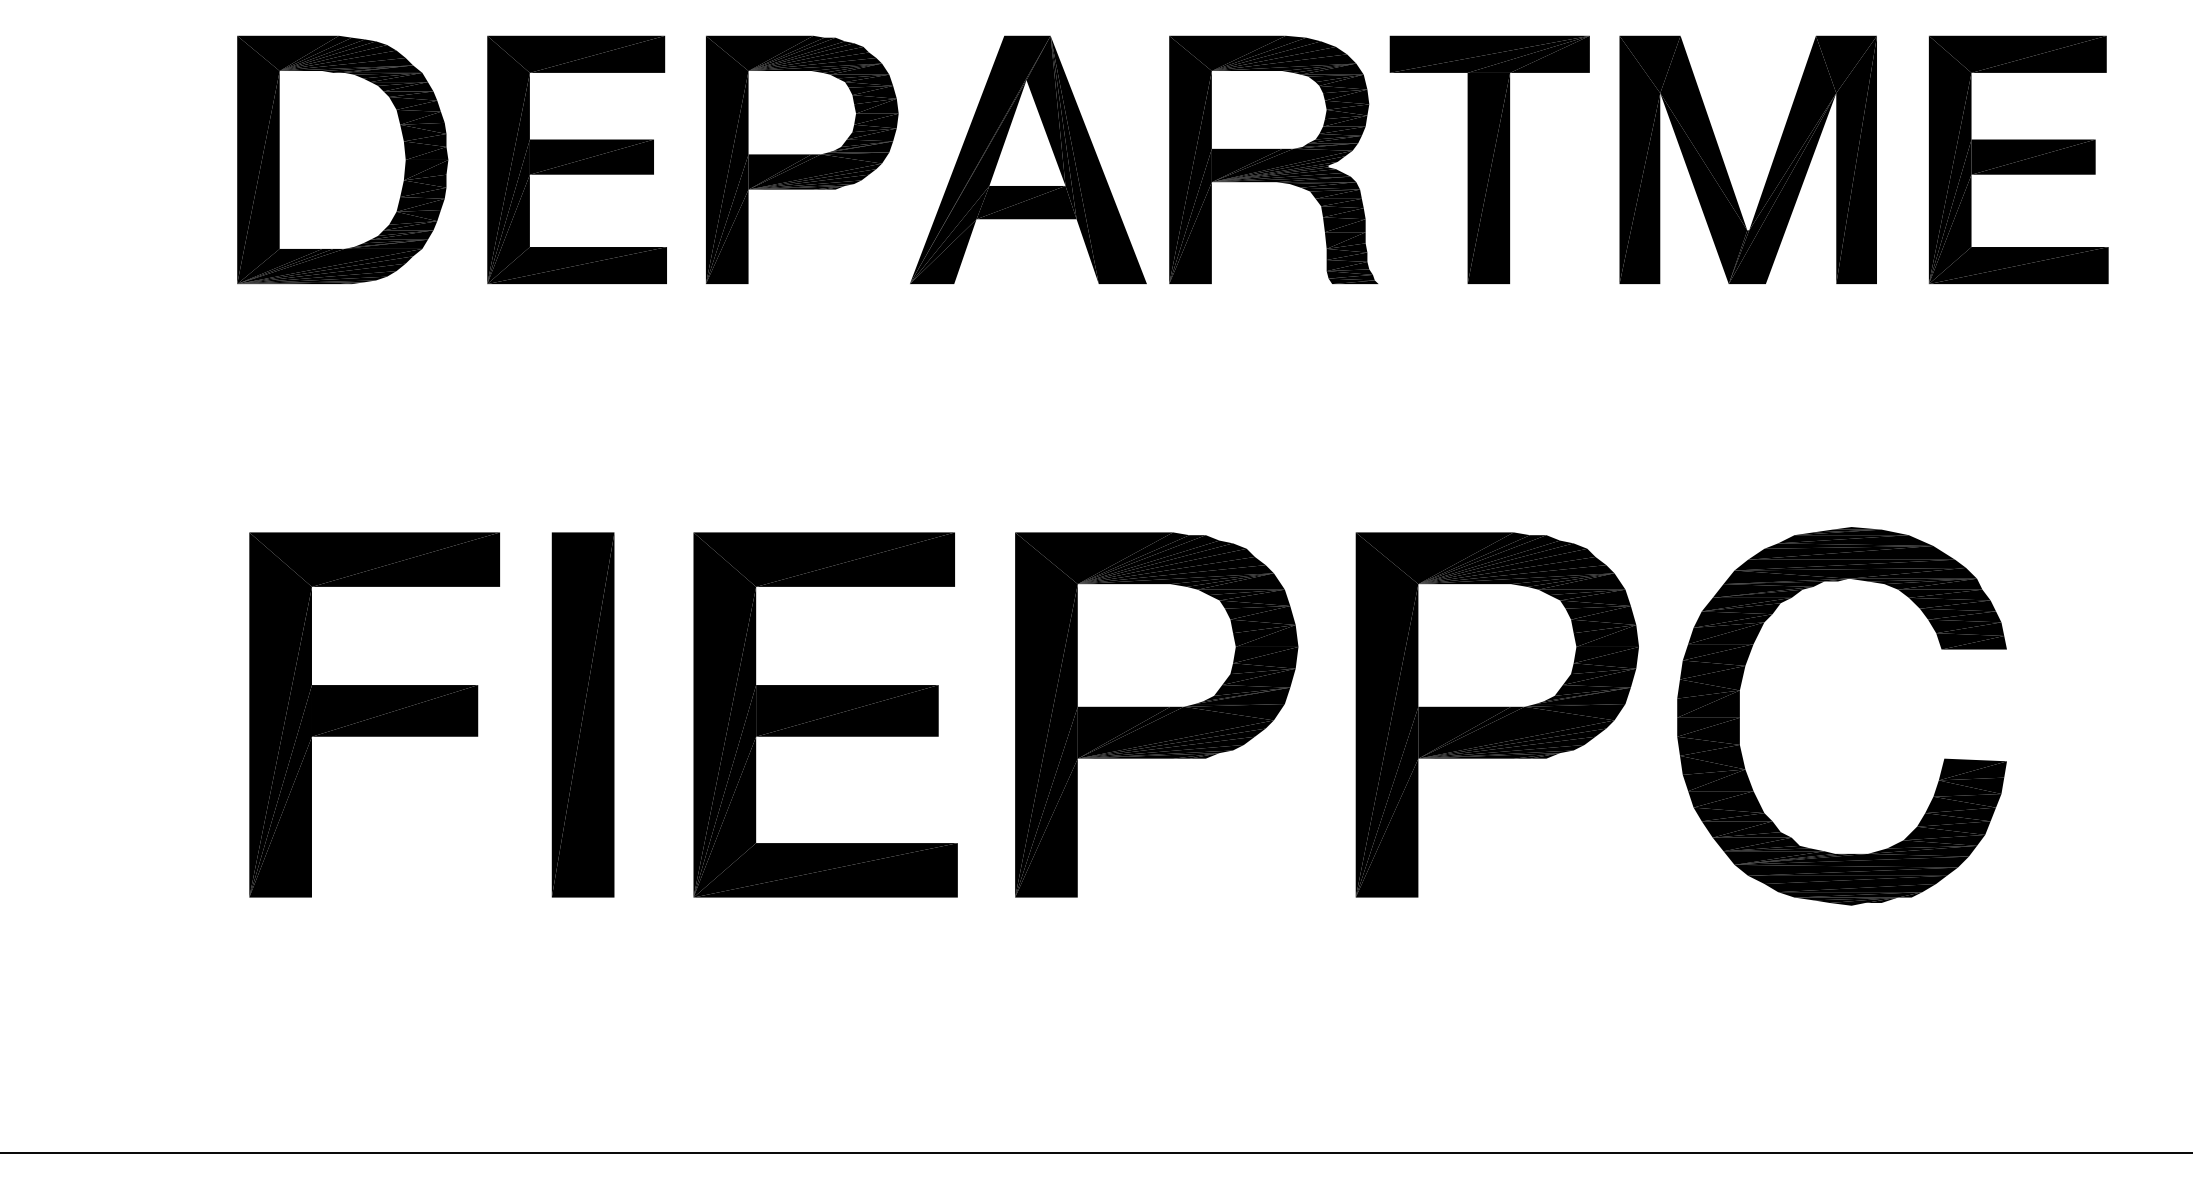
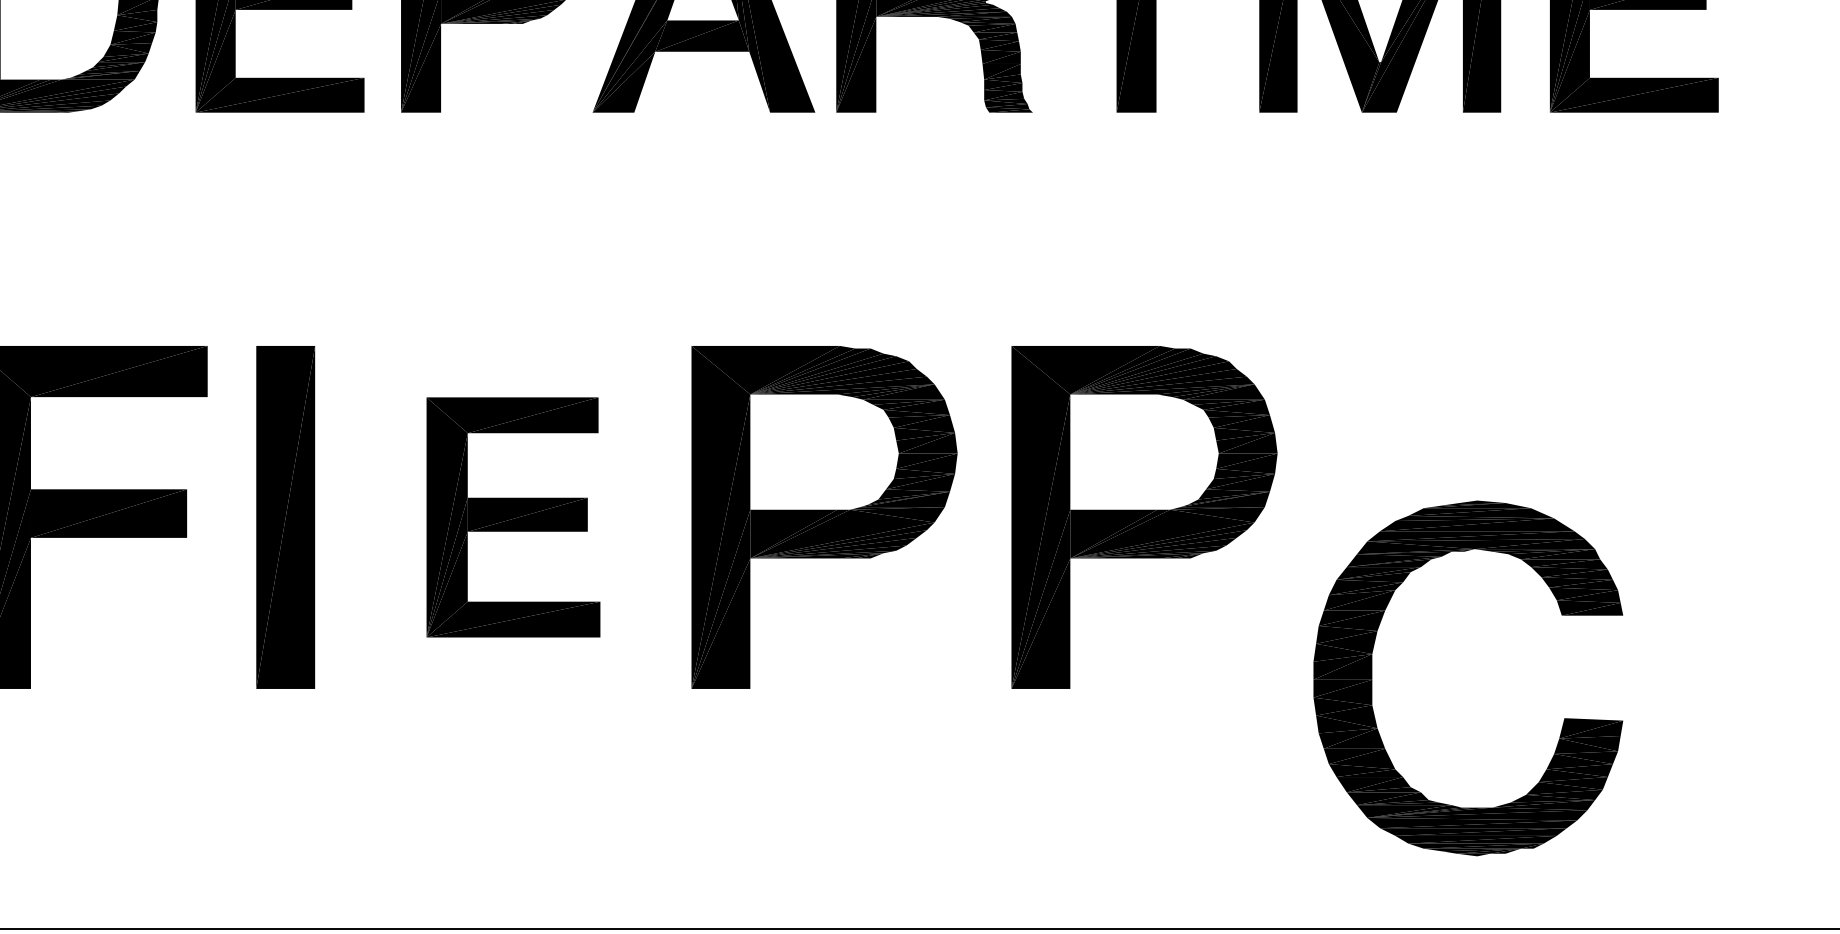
part: (825, 714) -> (513, 516), size x0.7
part: (1739, 716) -> (1371, 678), moved

